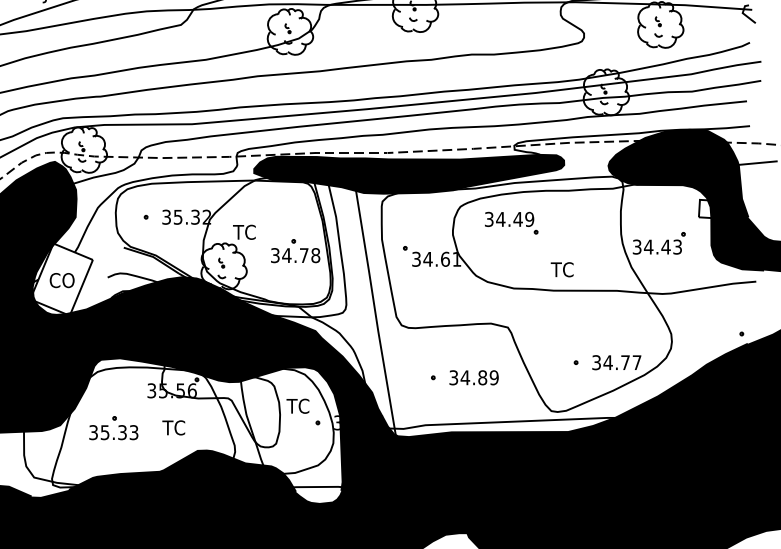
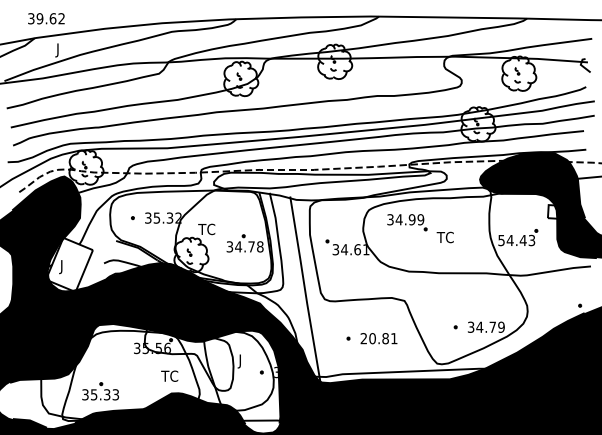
fill: (409, 173) -> (330, 185), removed
text: (517, 219) -> (411, 219), 34.49 -> 34.99
text: (637, 245) -> (501, 239), 34.43 -> 54.43
text: (561, 269) -> (444, 237), moved
text: (61, 283) -> (69, 267), CO -> J
text: (637, 361) -> (501, 326), 34.77 -> 34.79
text: (473, 377) -> (378, 338), 34.89 -> 20.81
text: (297, 408) -> (246, 361), TC -> J
text: (173, 426) -> (169, 375), moved
part: (113, 428) -> (100, 391), moved

